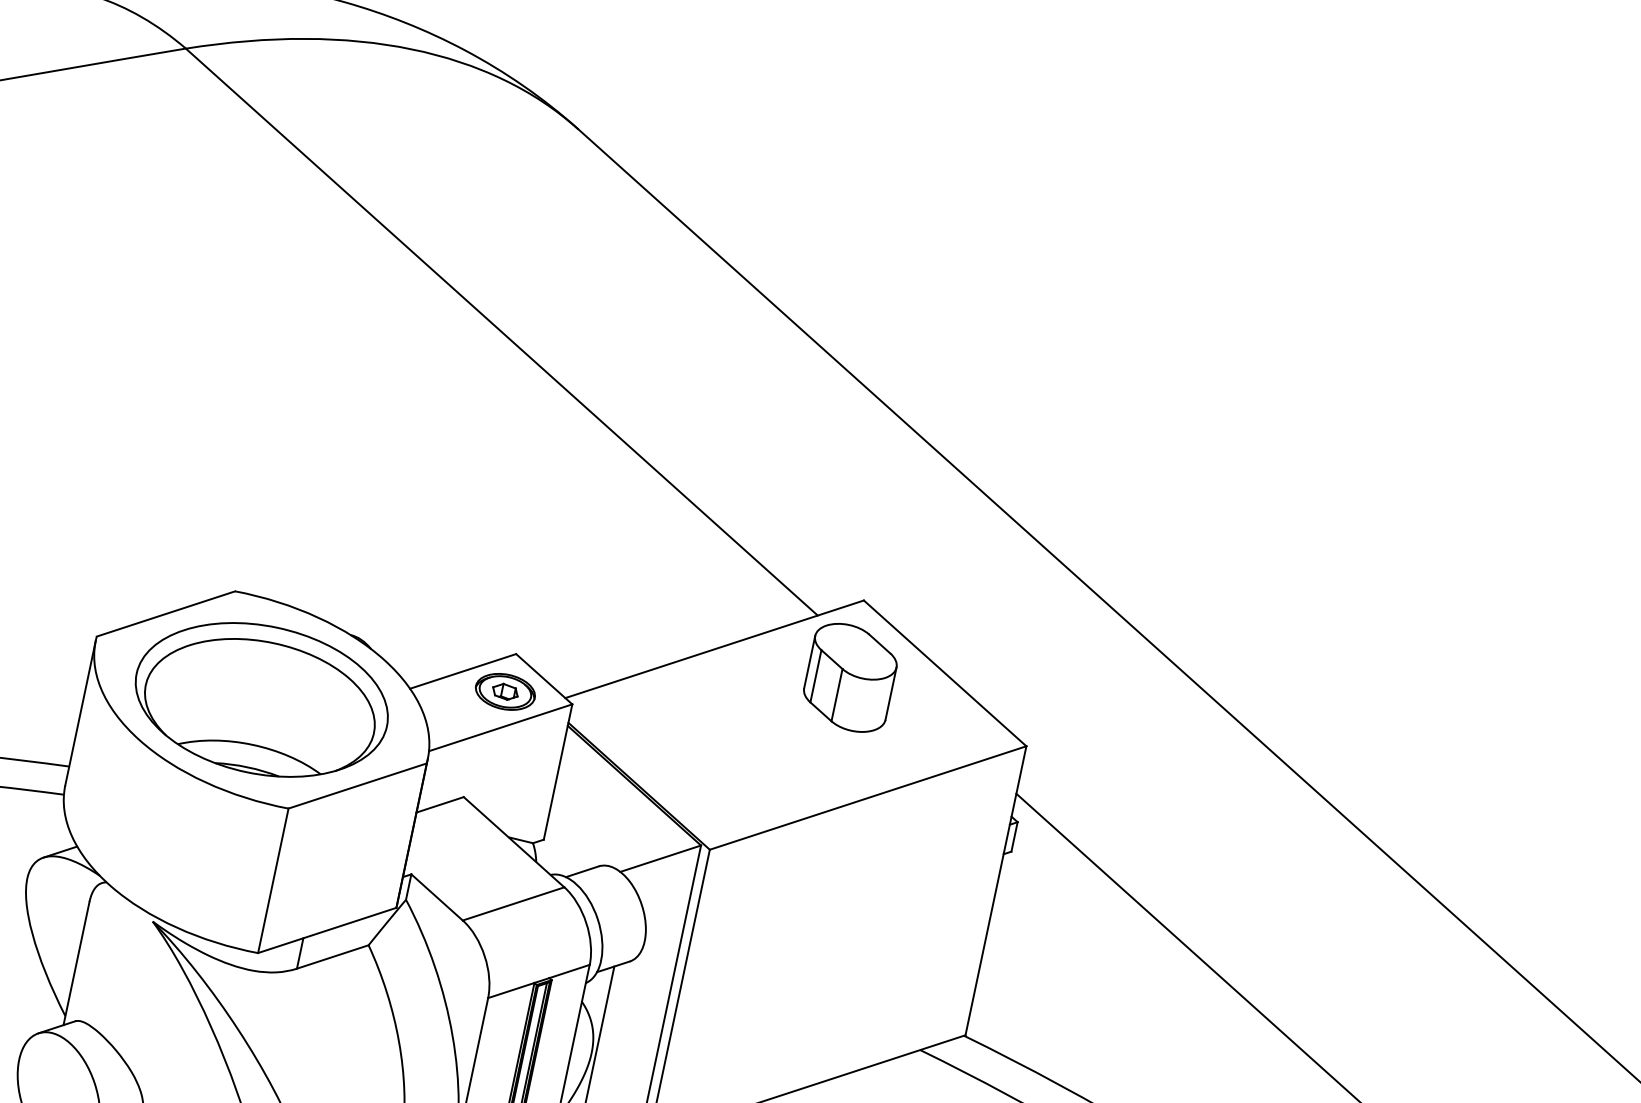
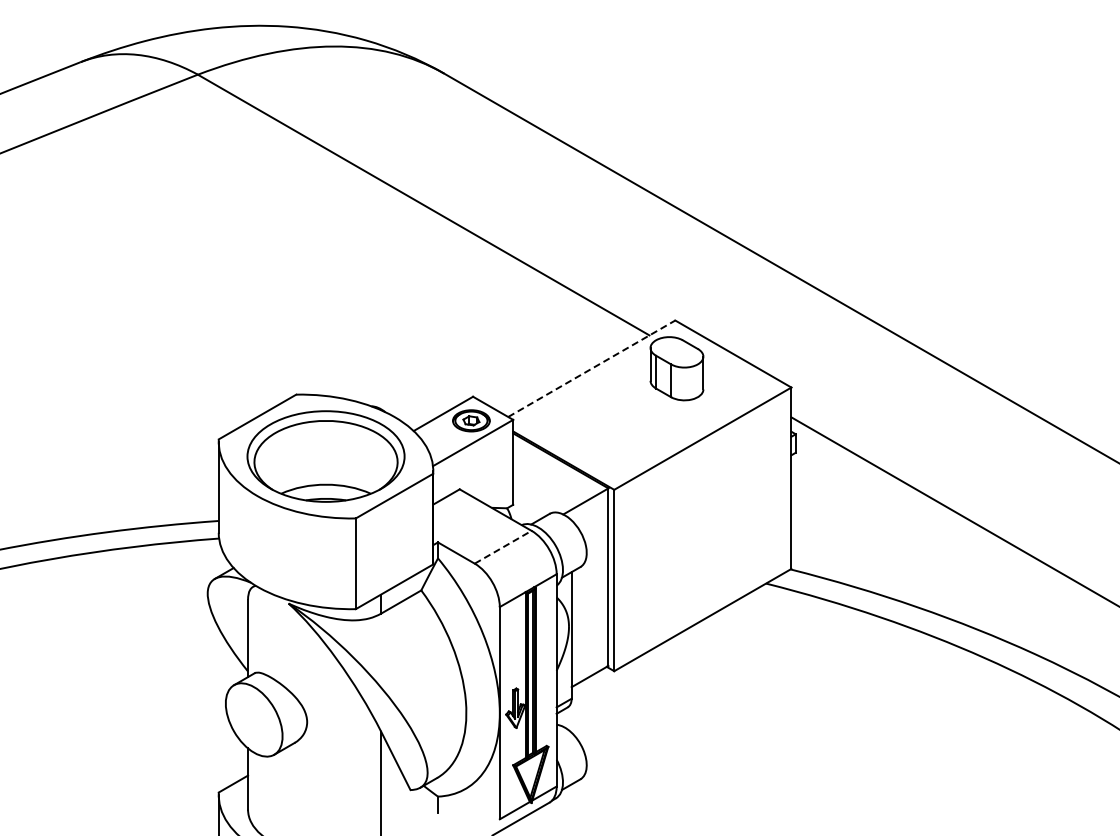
line: (715, 649) -> (592, 368), solid -> dashed
line: (514, 904) -> (503, 547), solid -> dashed

